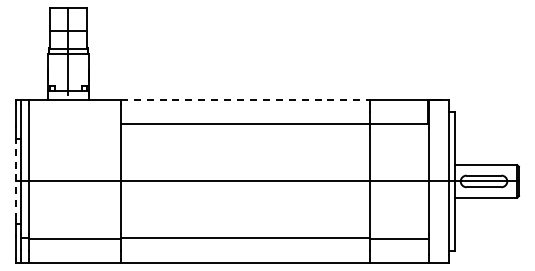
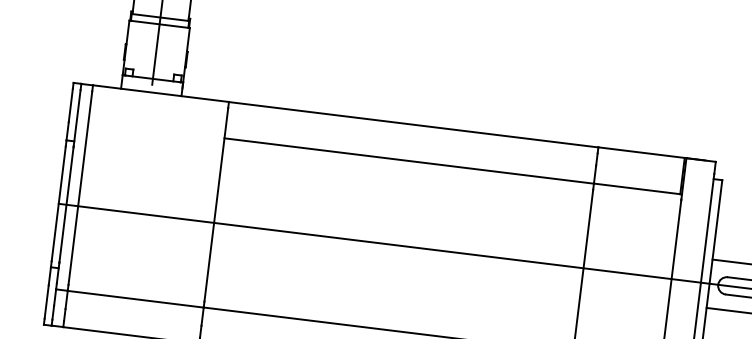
line: (245, 99) -> (413, 124), dashed -> solid
line: (16, 181) -> (59, 203), dashed -> solid

